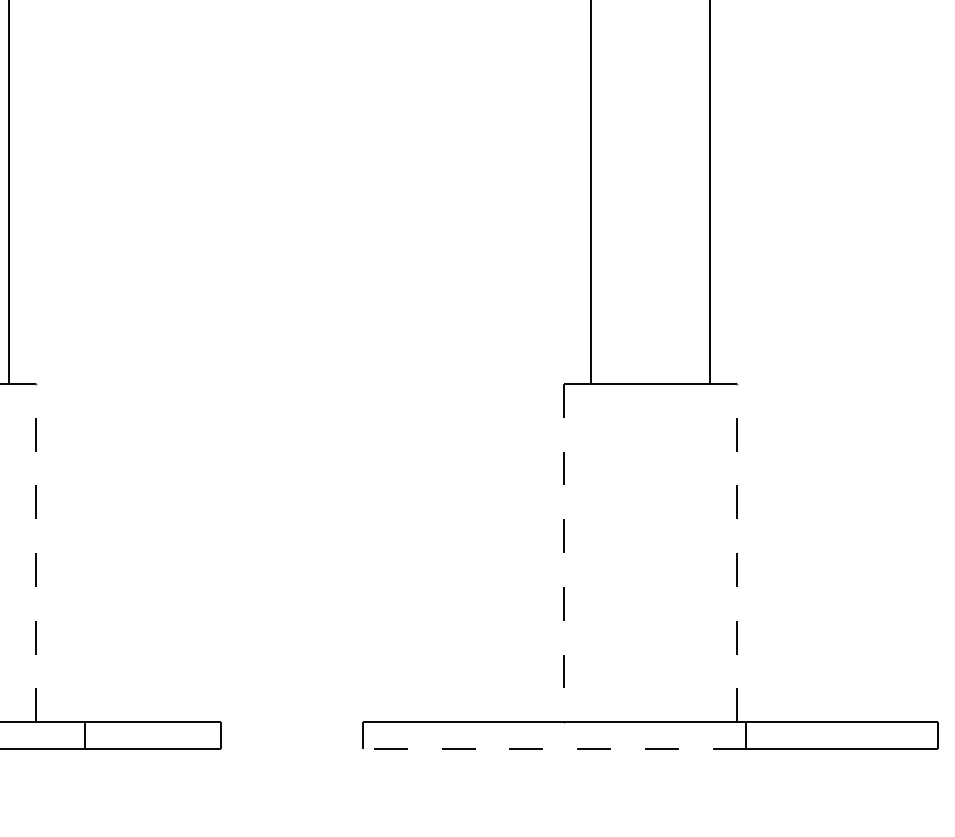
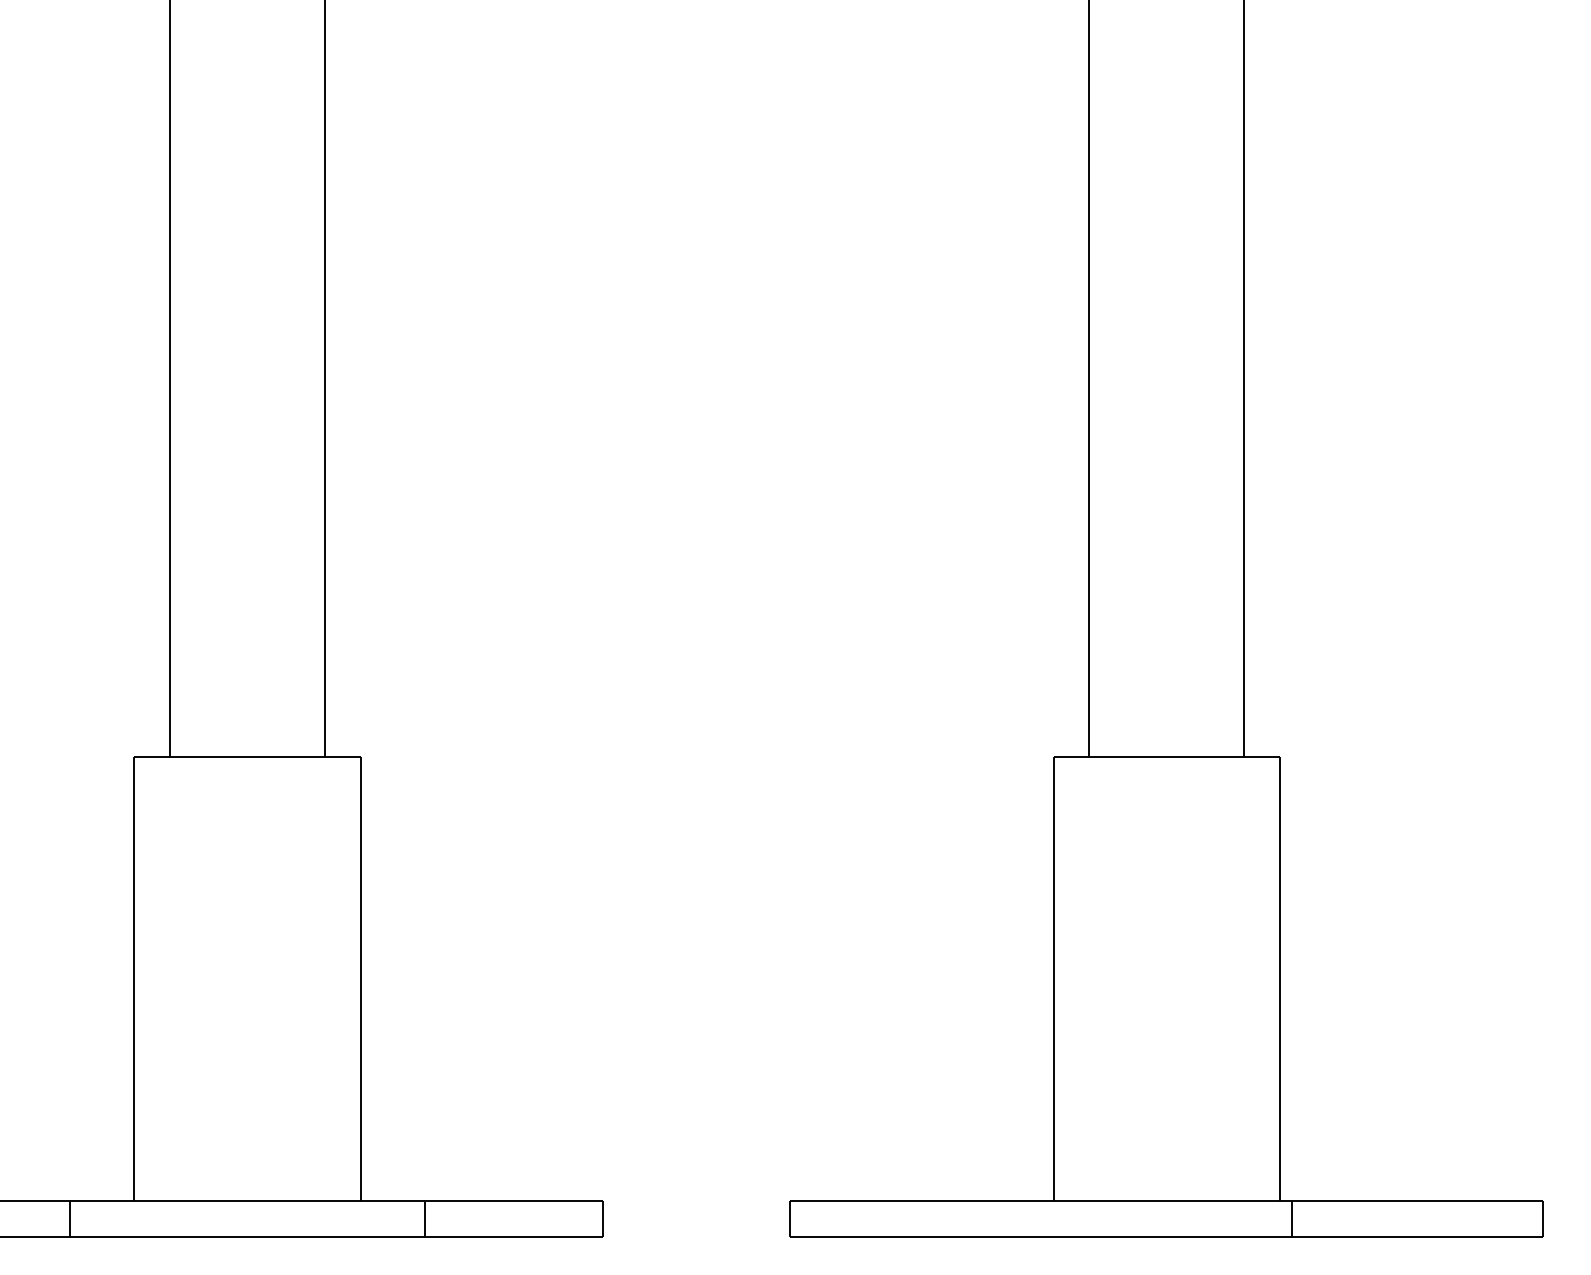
line: (35, 553) -> (360, 979), dashed -> solid
line: (564, 553) -> (1053, 979), dashed -> solid
line: (736, 553) -> (1279, 979), dashed -> solid
line: (554, 749) -> (1040, 1236), dashed -> solid

